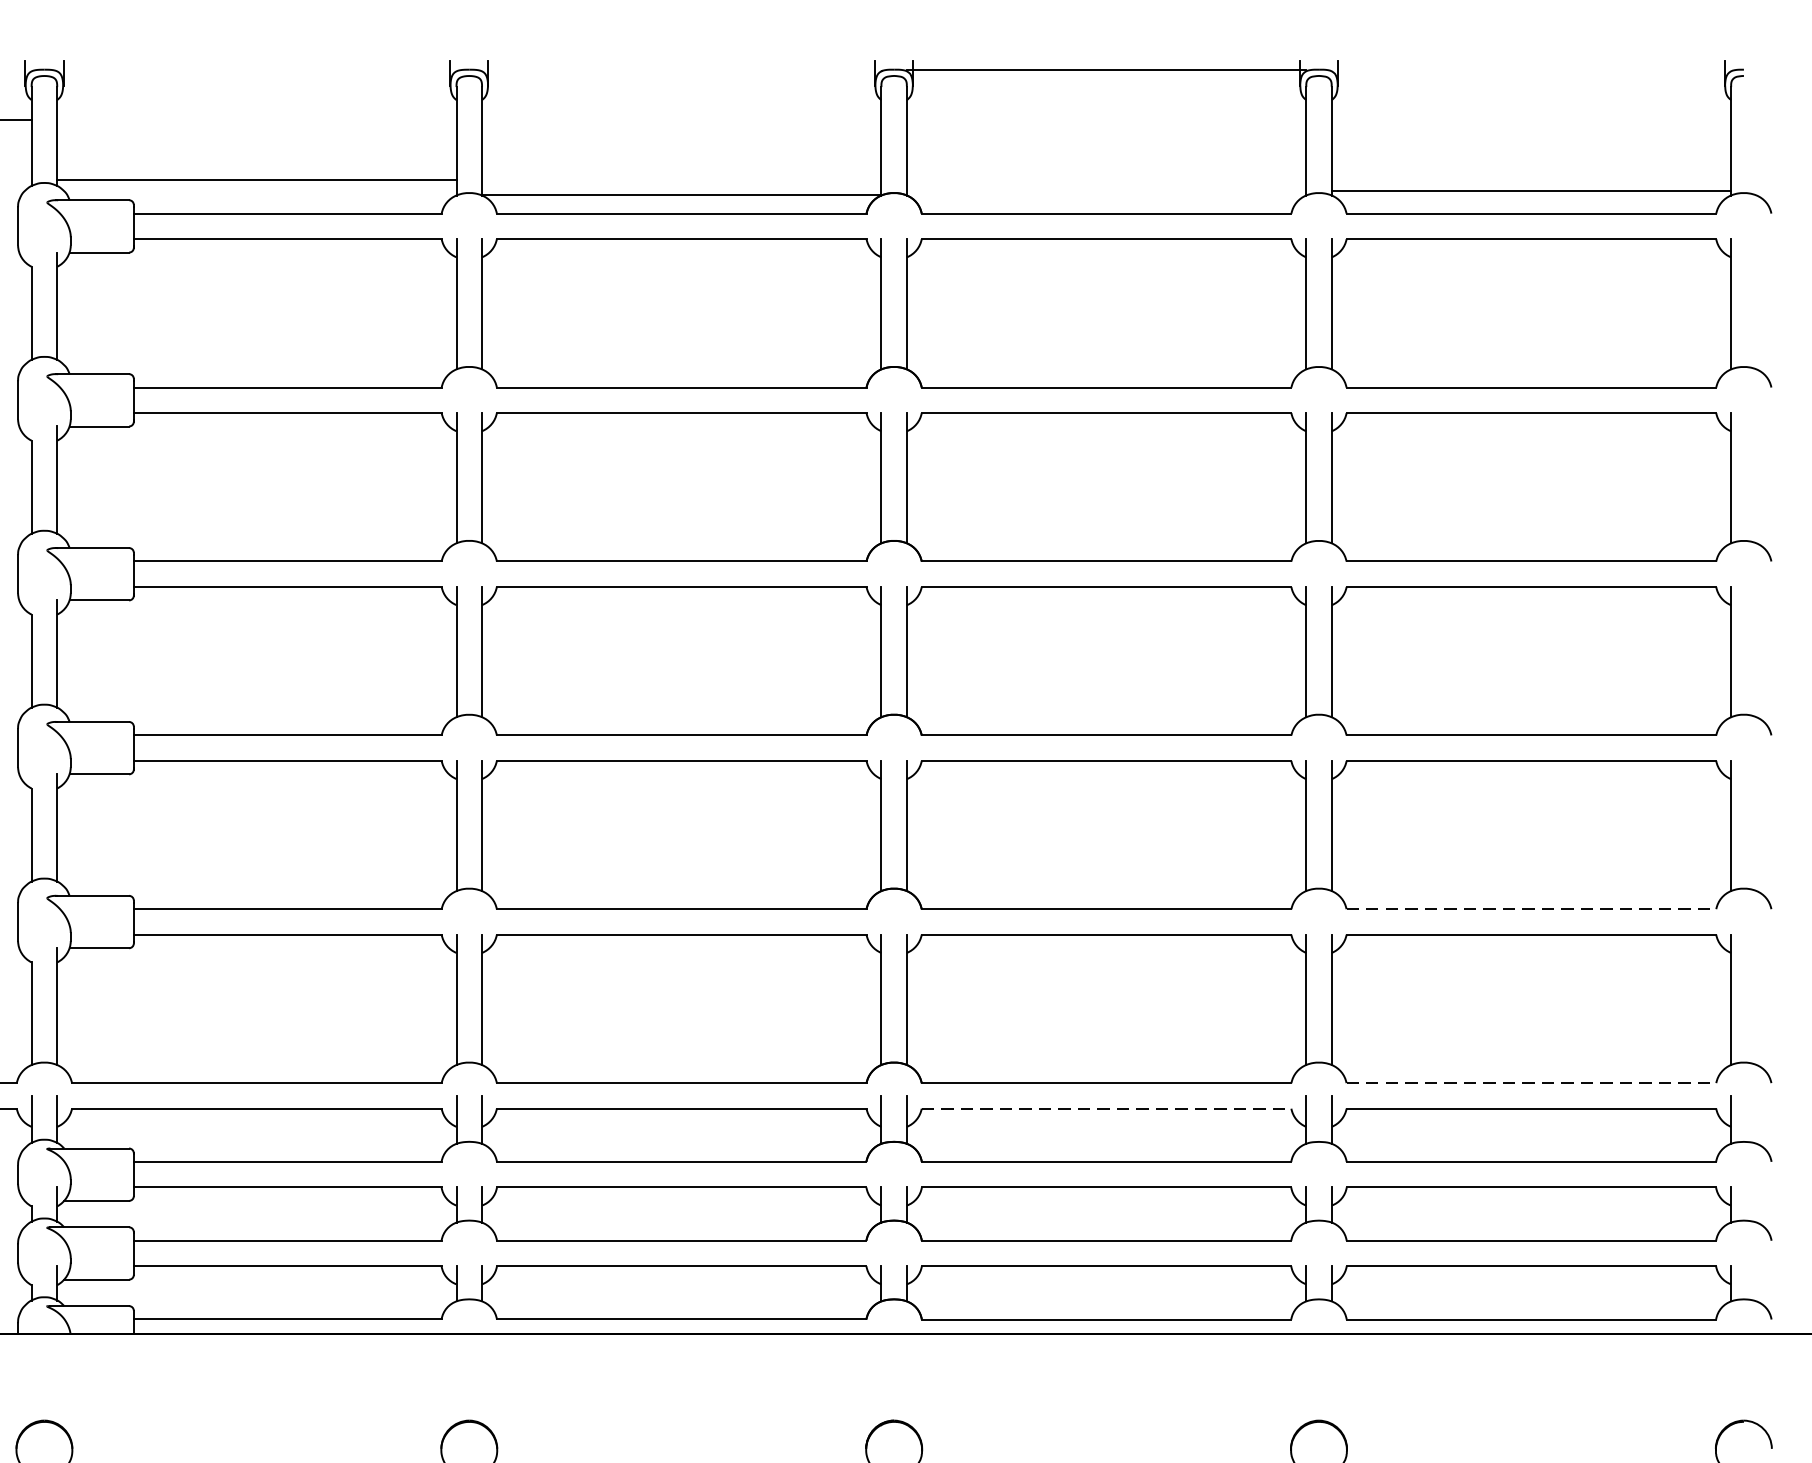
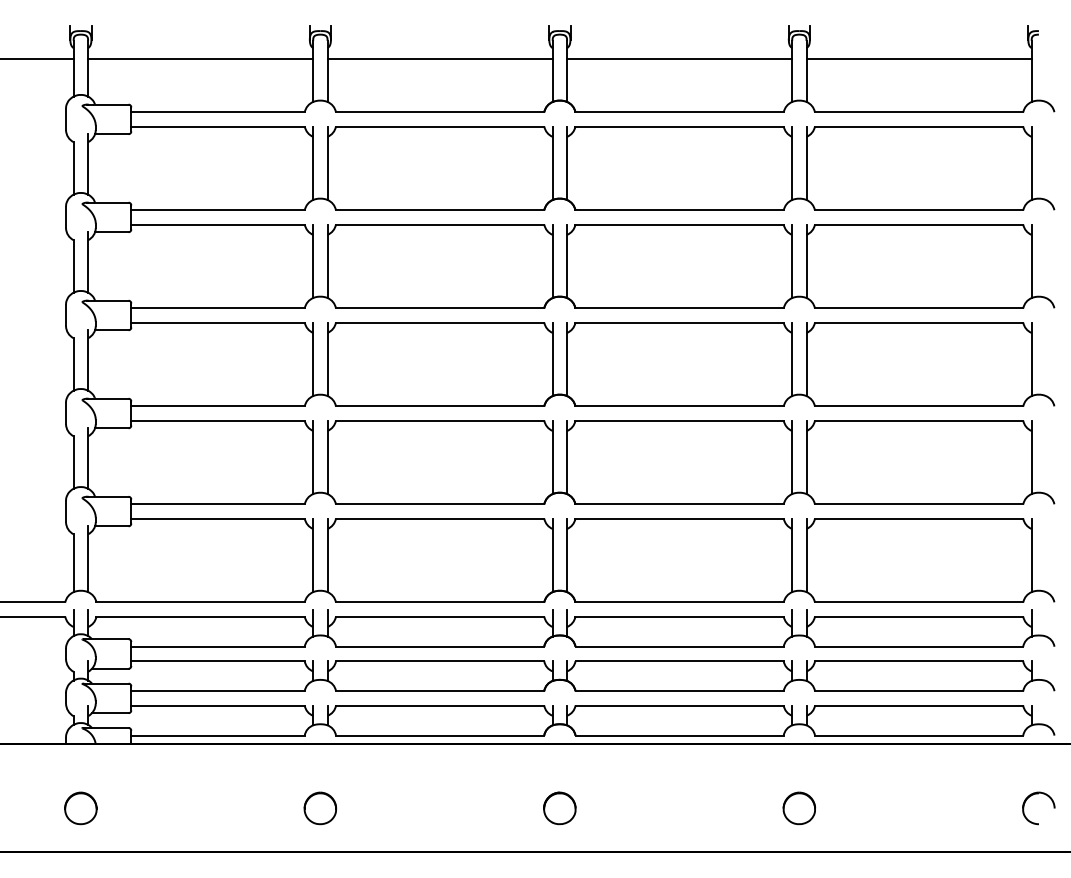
line: (1106, 70) -> (679, 59), moved
line: (256, 180) -> (200, 59), moved
line: (1530, 191) -> (918, 59), moved
line: (680, 194) -> (439, 59), moved
line: (1532, 909) -> (919, 504), dashed -> solid
line: (1532, 1083) -> (919, 602), dashed -> solid
line: (1108, 1108) -> (680, 616), dashed -> solid

